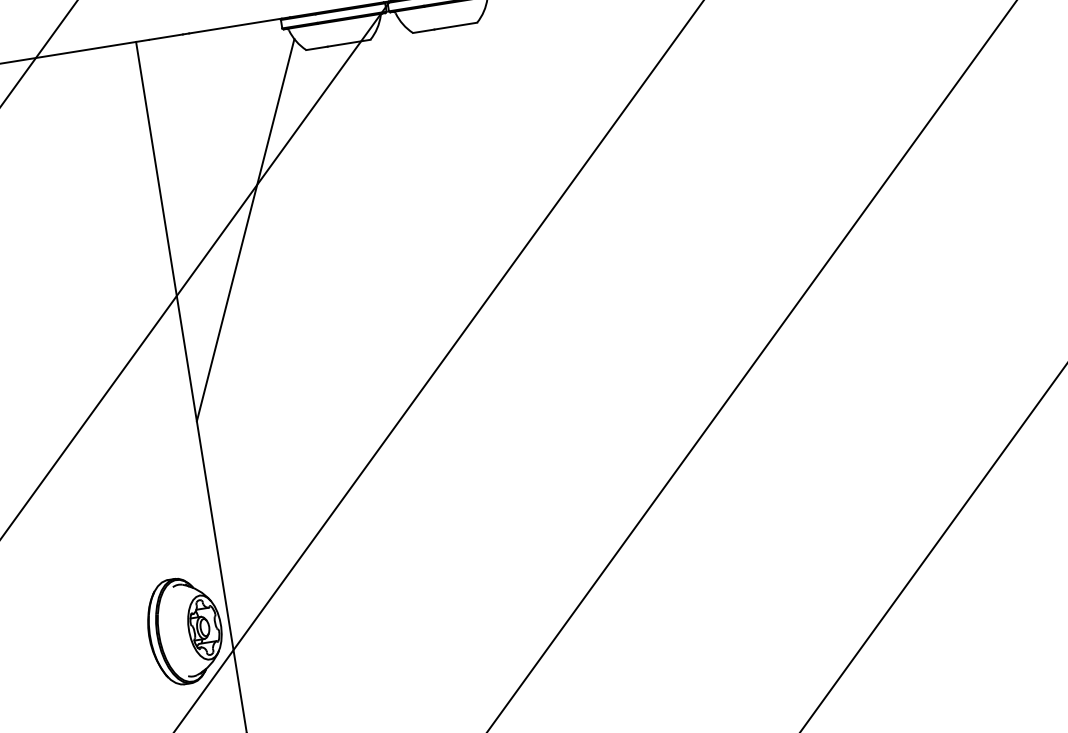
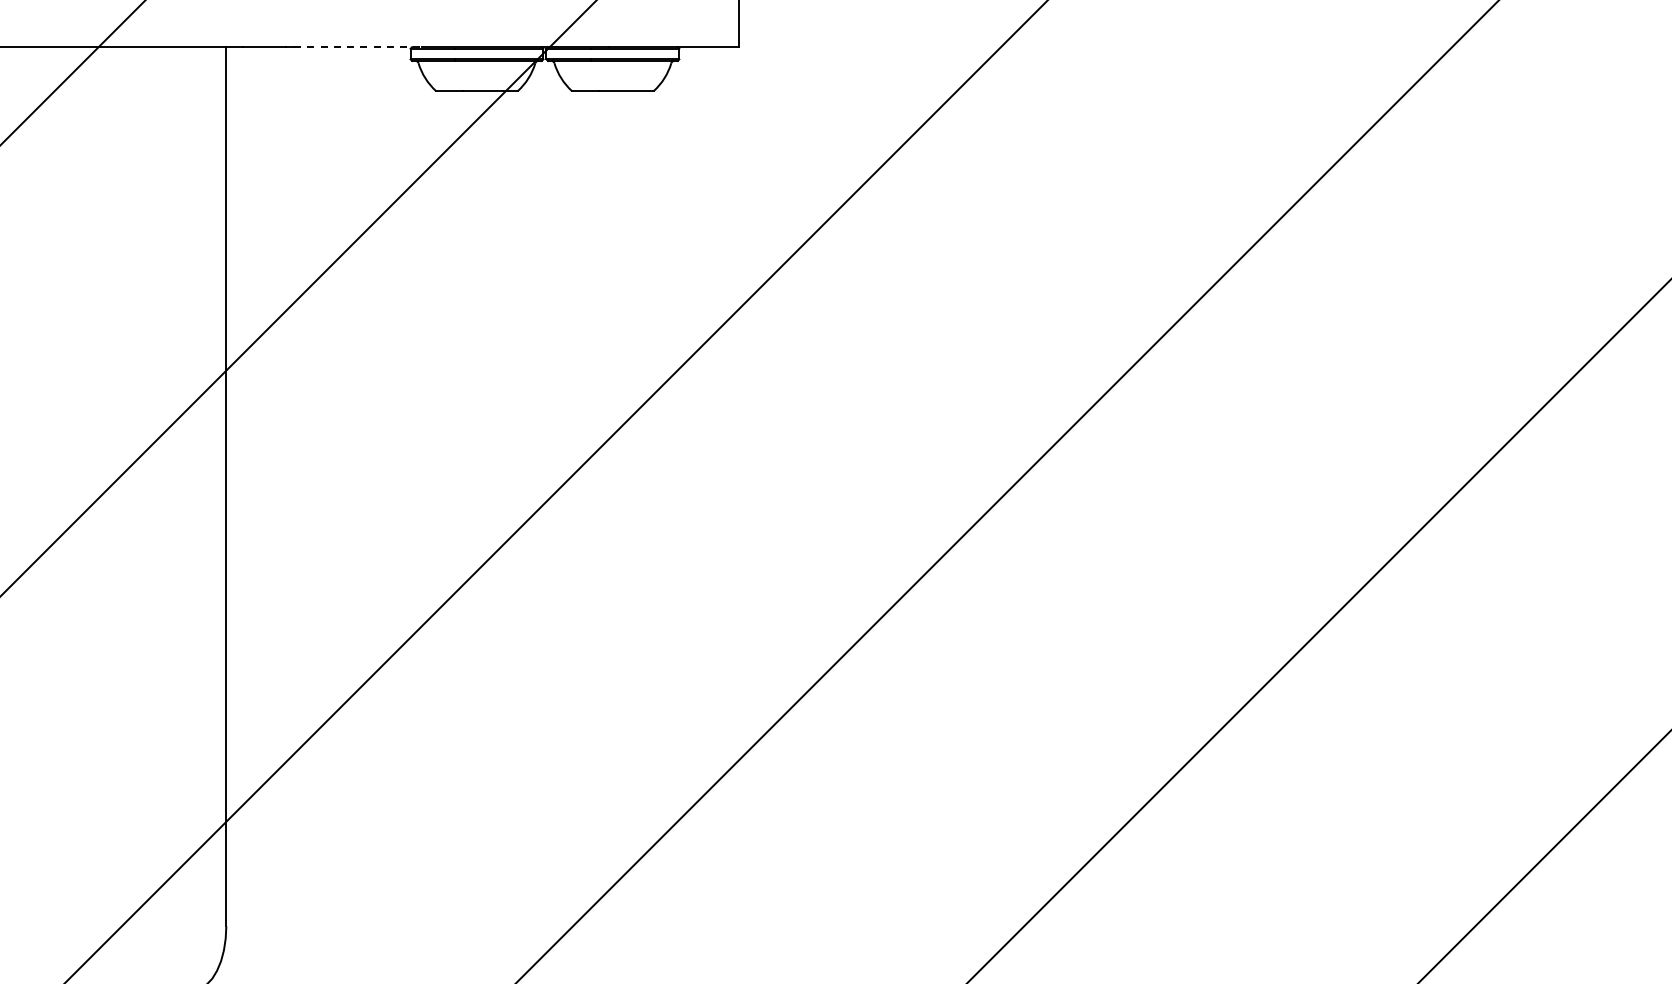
line: (239, 25) -> (358, 47), solid -> dashed
line: (245, 230) -> (324, 302), removed
part: (184, 631) -> (169, 788), removed

